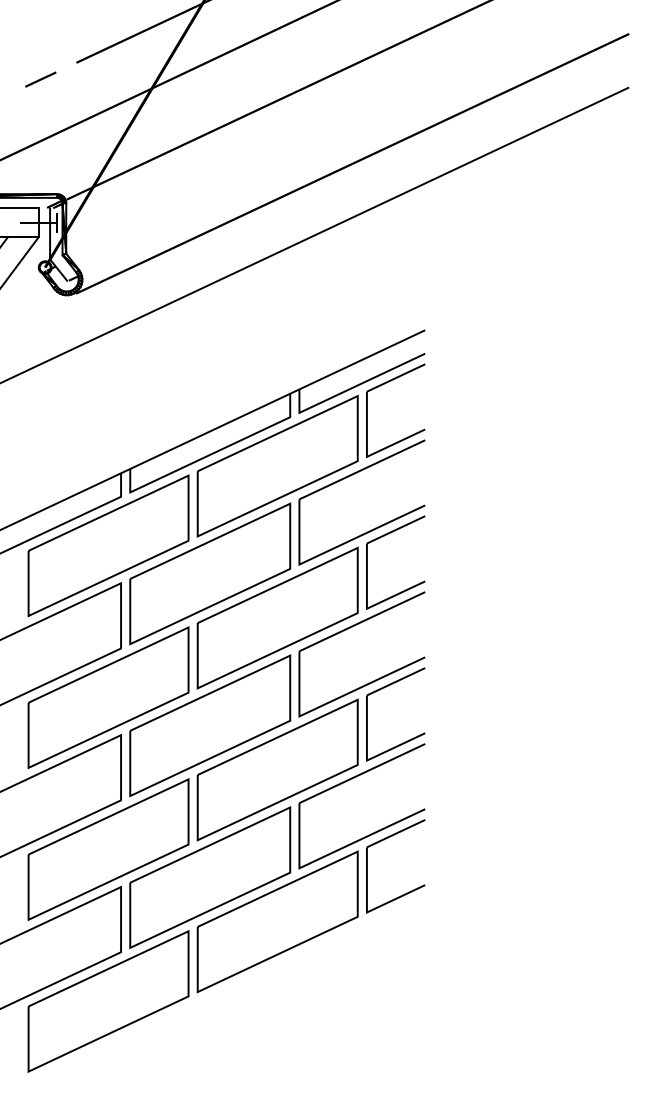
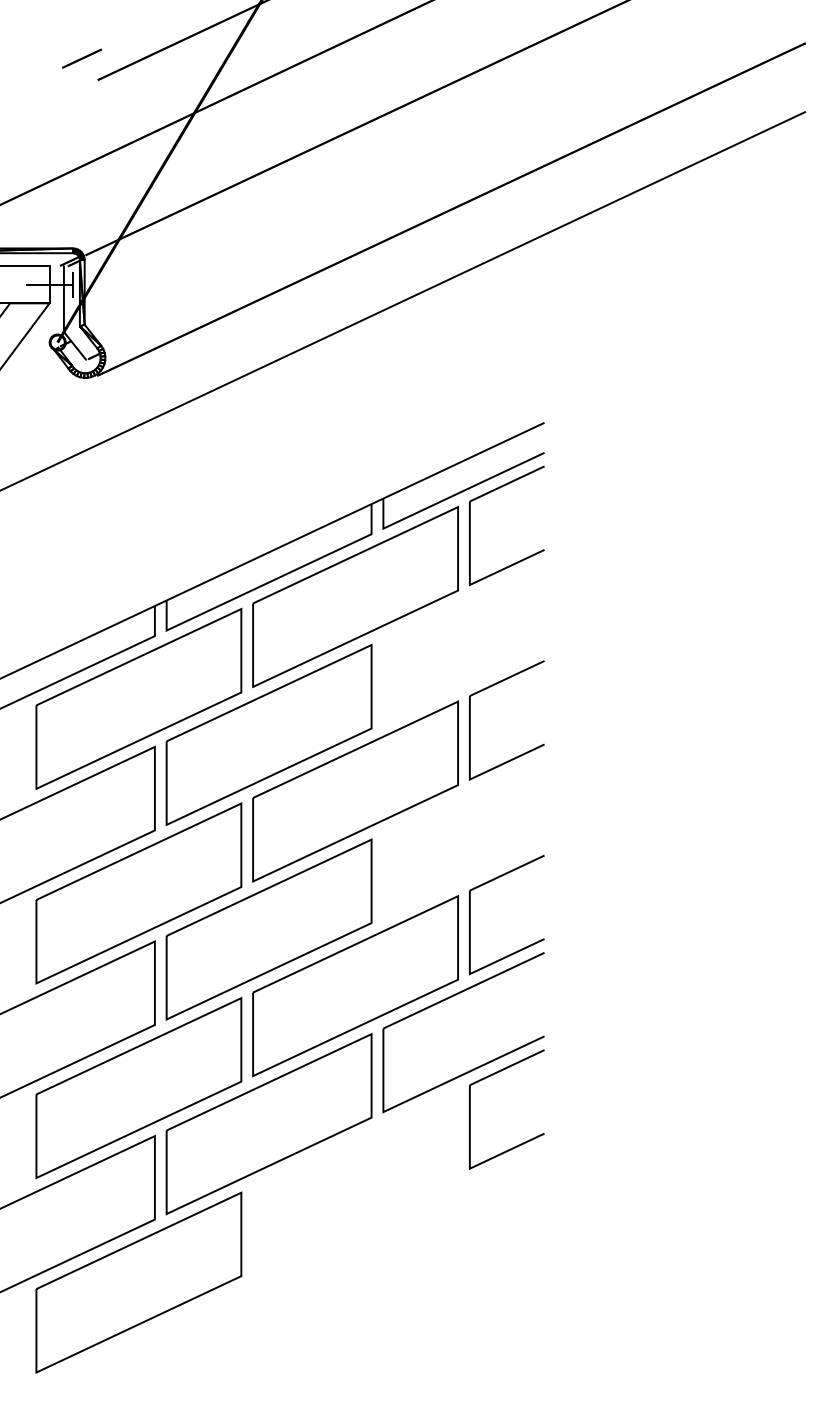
line: (40, 79) -> (81, 58), moved
part: (349, 476) -> (447, 610), removed
part: (348, 628) -> (446, 805), removed
part: (277, 921) -> (355, 1180), removed

